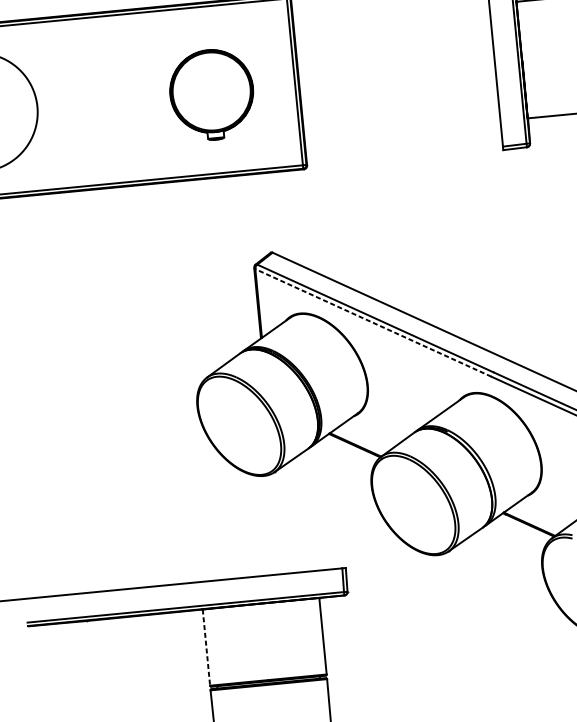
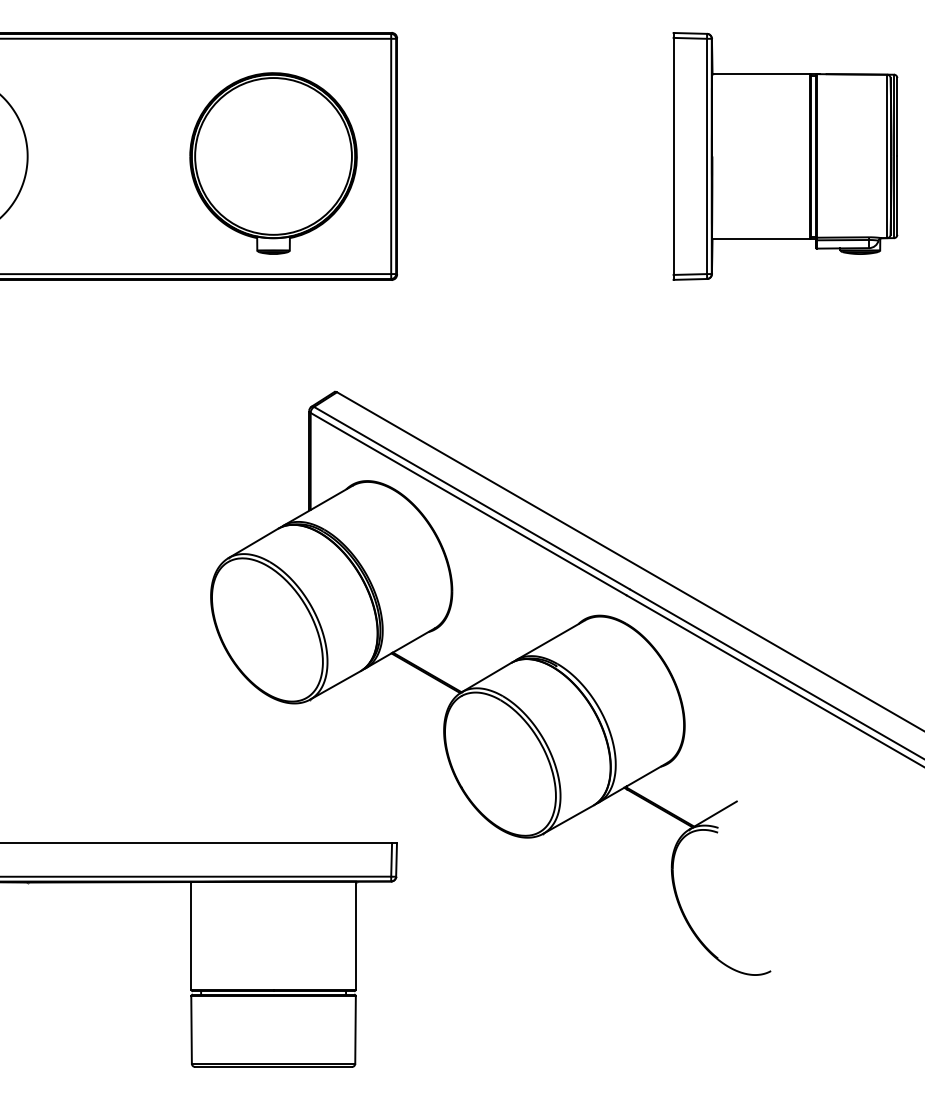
part: (212, 95) -> (273, 163), size x1.43
line: (373, 322) -> (468, 503), dashed -> solid
line: (206, 647) -> (191, 935), dashed -> solid

